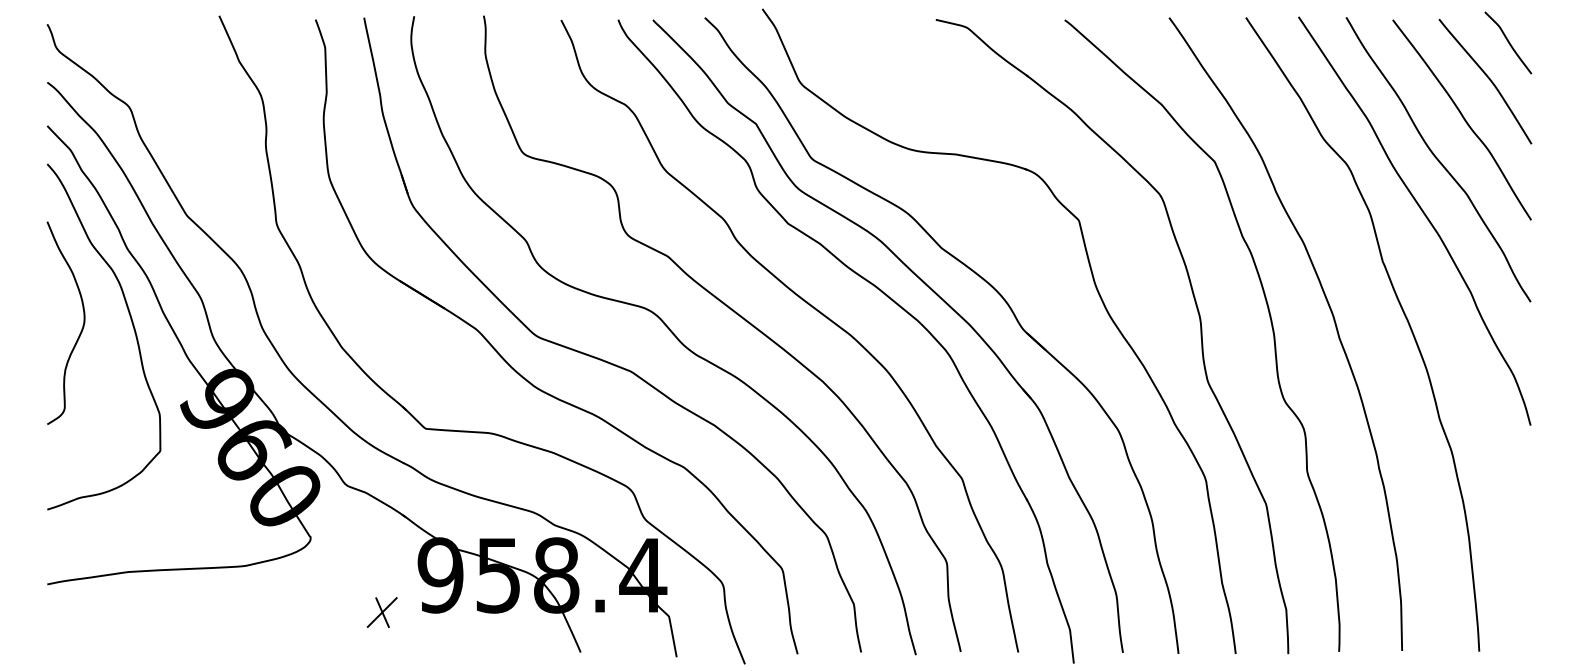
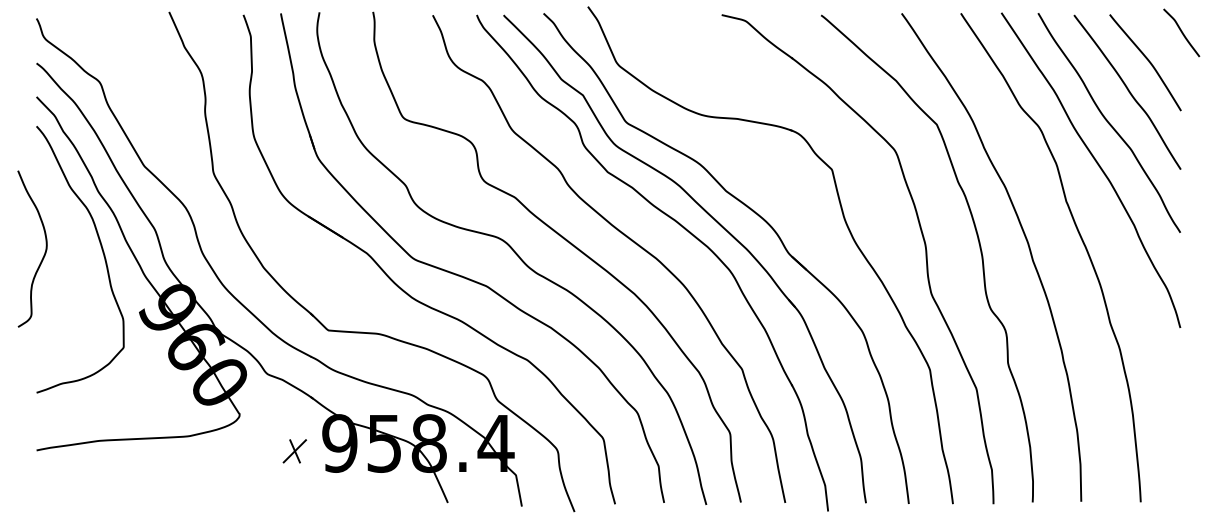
curve: (1508, 42) -> (1181, 32), moved
curve: (81, 328) -> (44, 253), moved
part: (381, 612) -> (294, 451), moved

